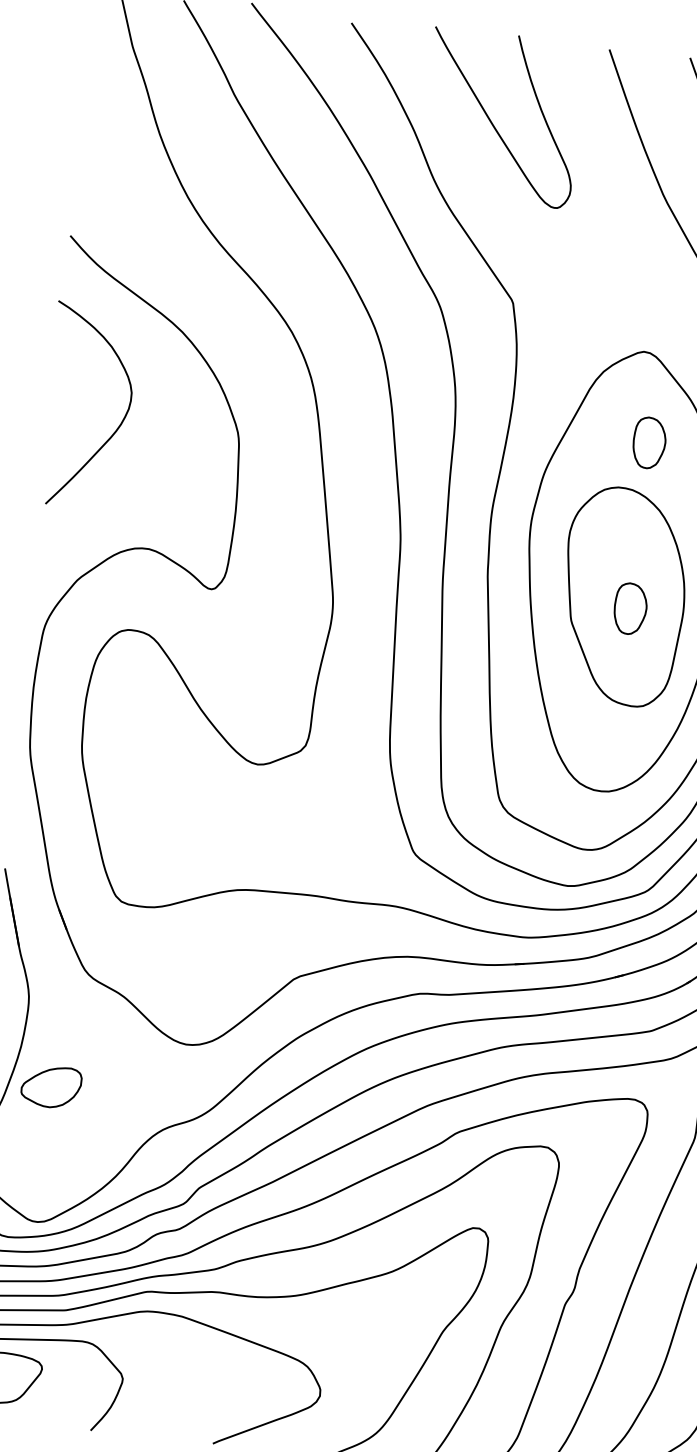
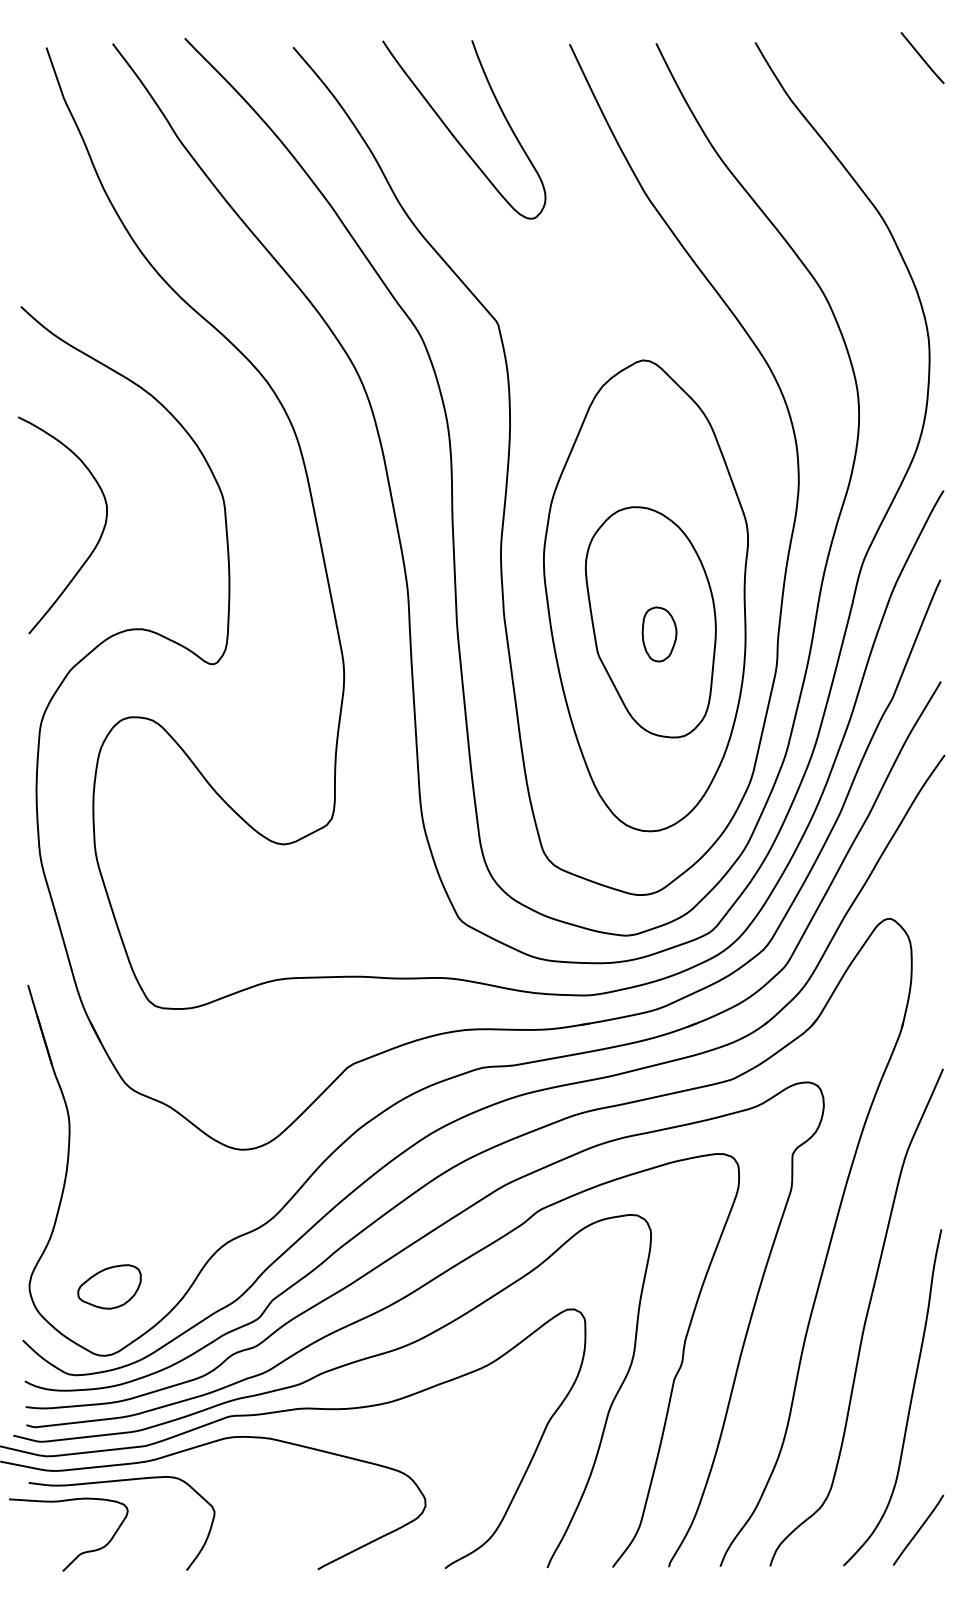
curve: (118, 426) -> (96, 543), moved
part: (649, 443) -> (659, 456), removed
part: (51, 1086) -> (109, 1286), moved

